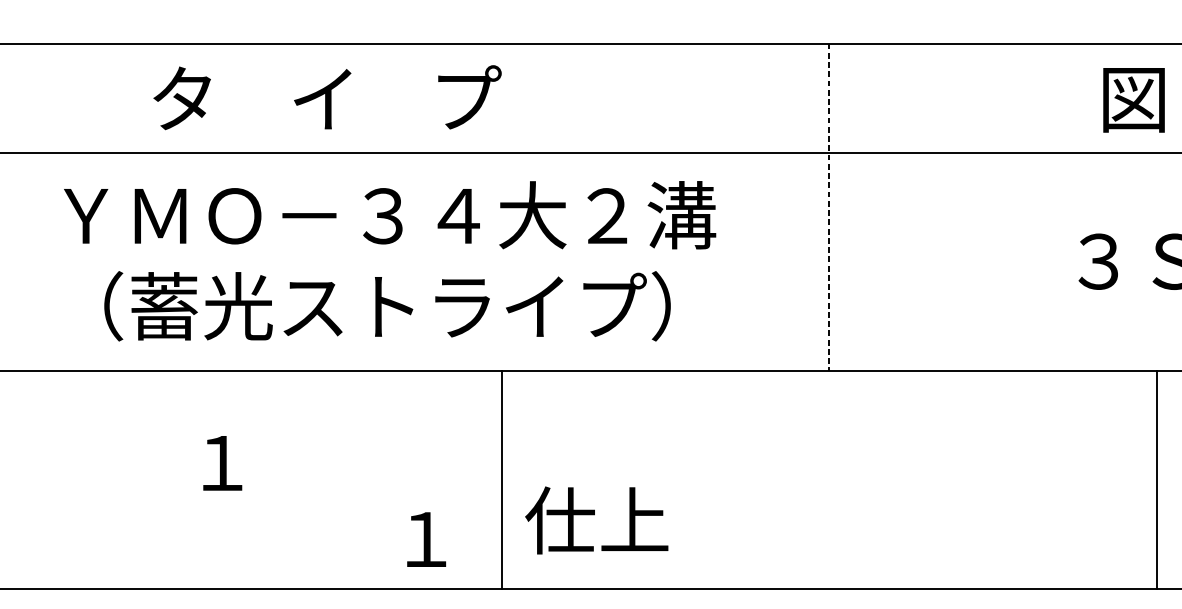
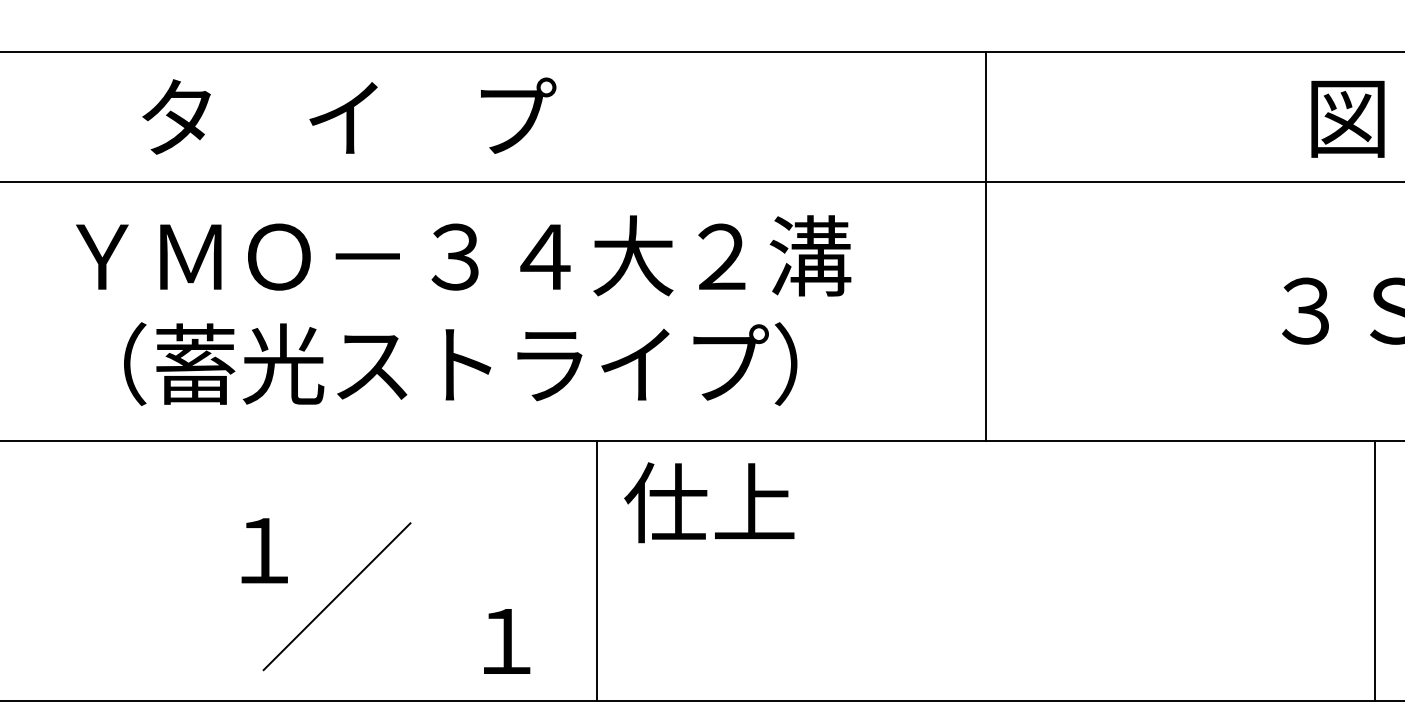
text: (327, 97) -> (349, 115), moved
line: (829, 207) -> (985, 246), dashed -> solid
line: (283, 501) -> (336, 596), added
text: (596, 520) -> (709, 502), moved

